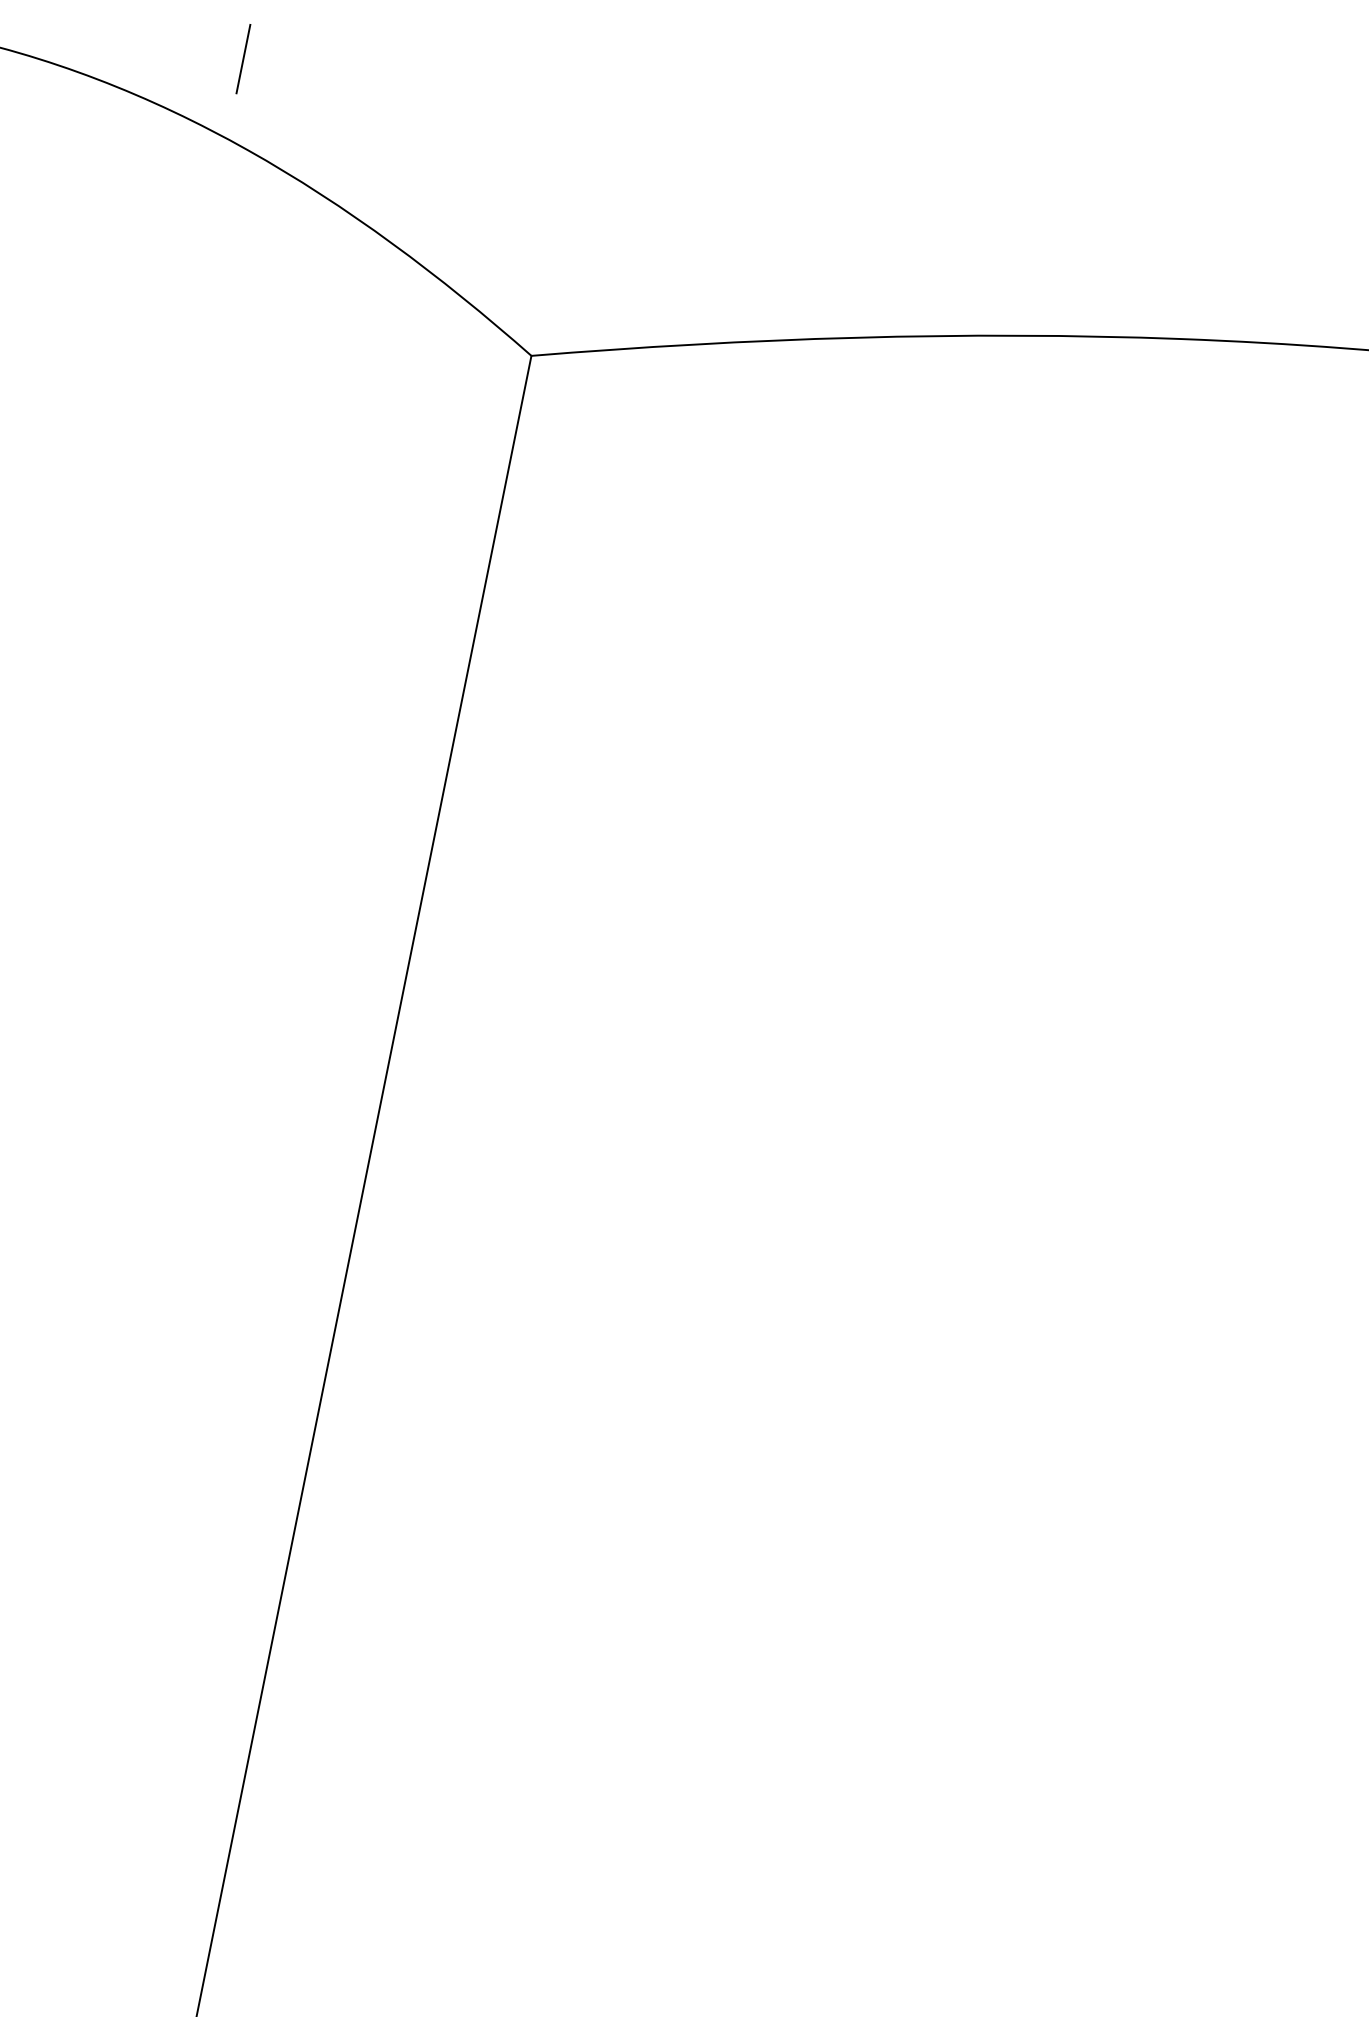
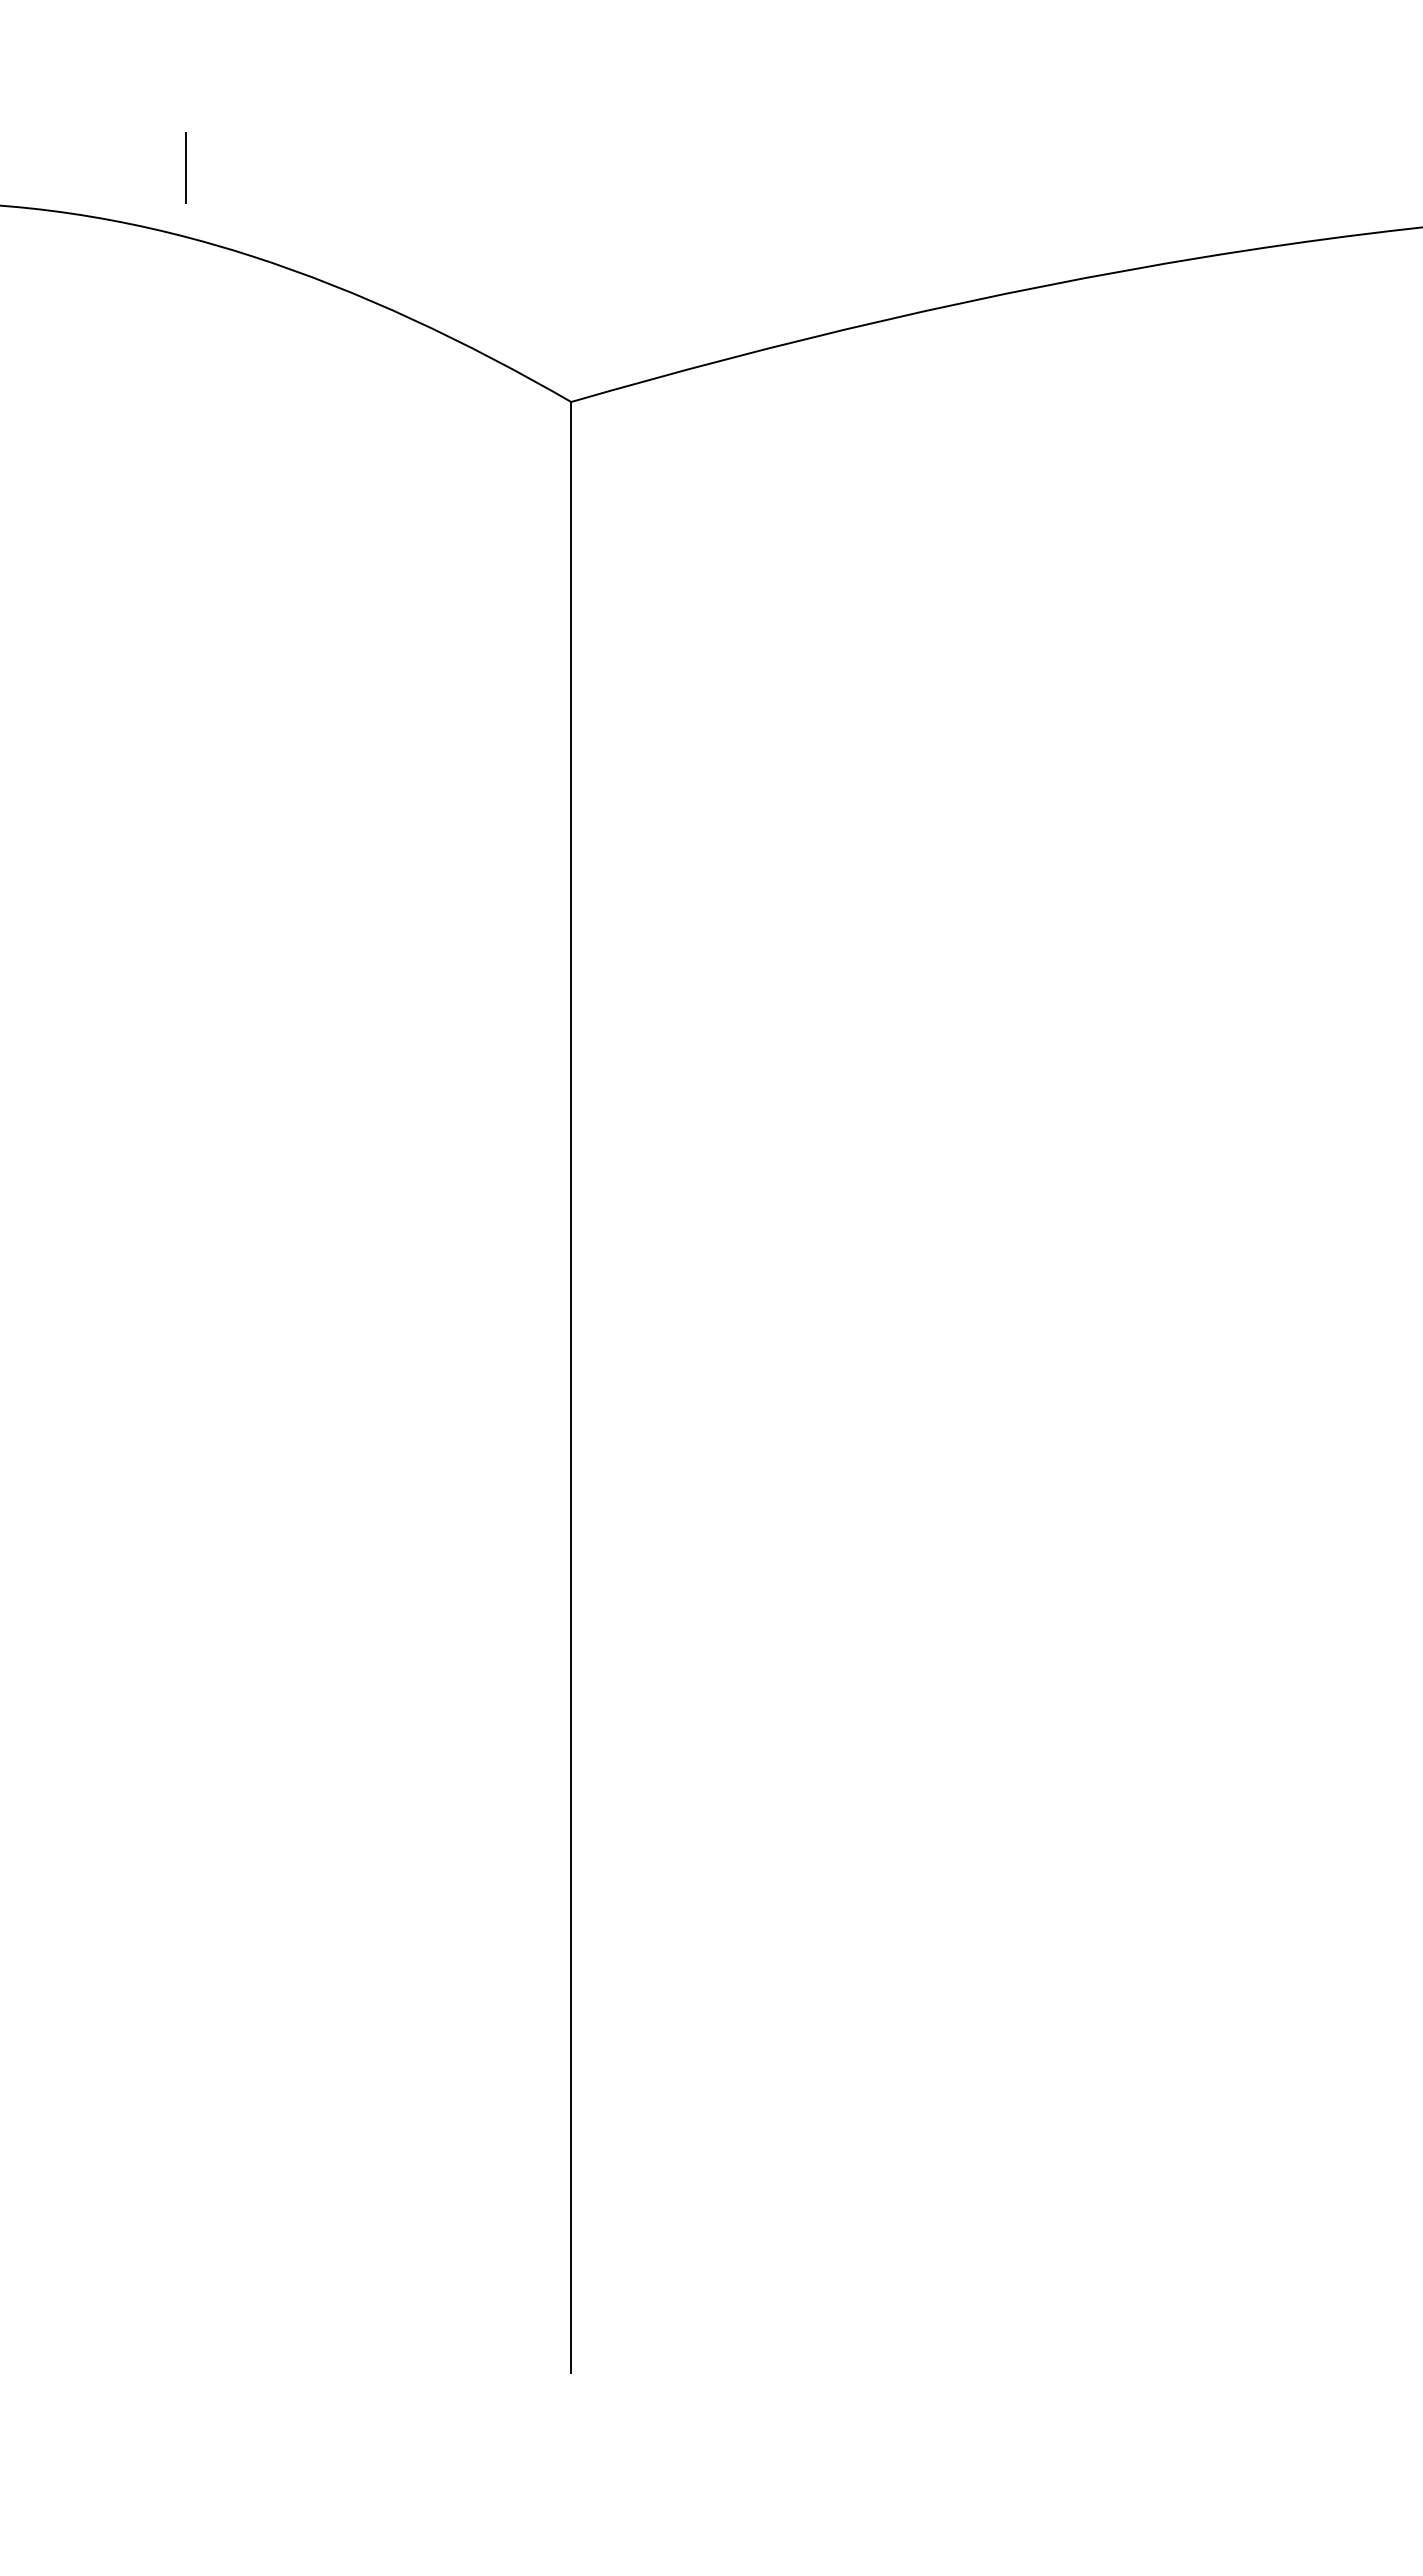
line: (242, 58) -> (185, 167), moved

